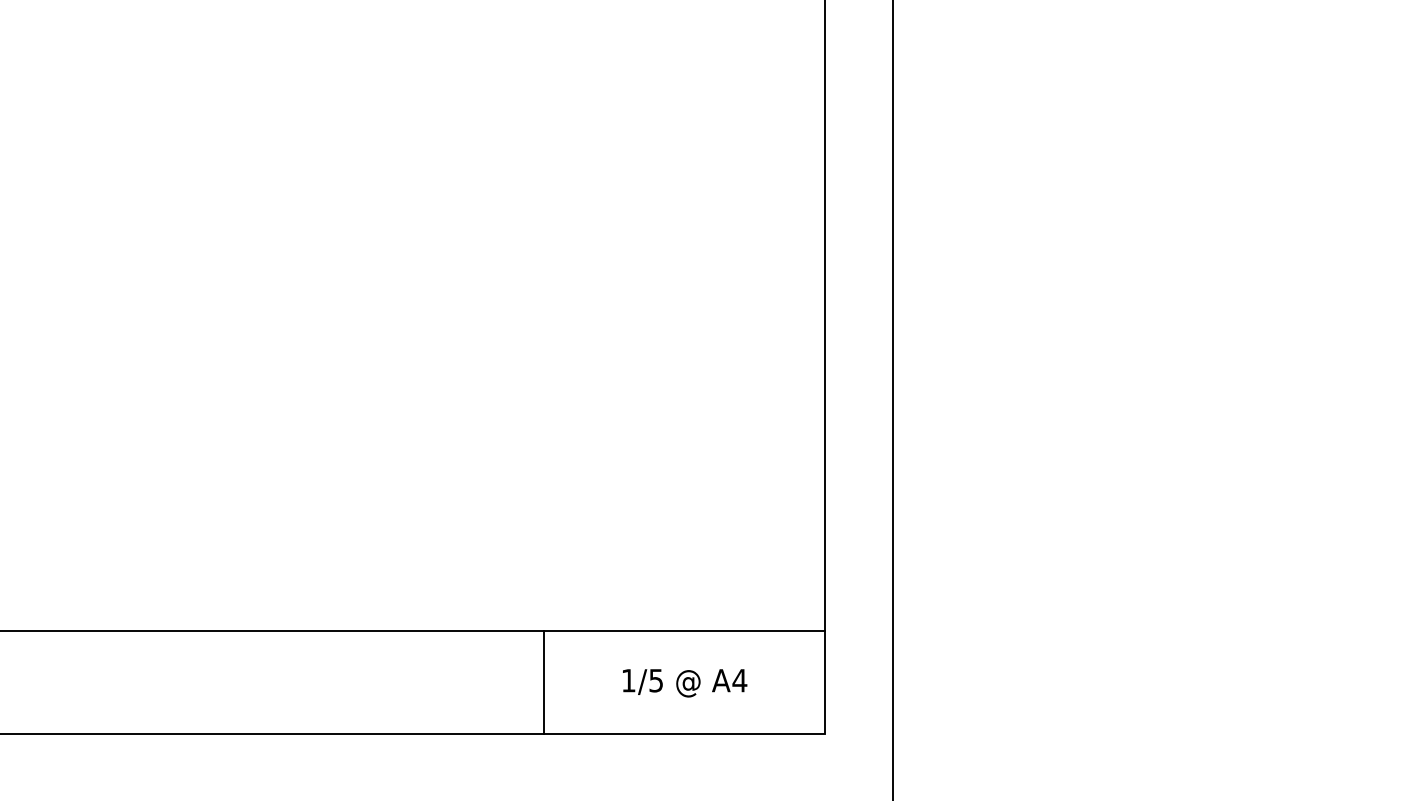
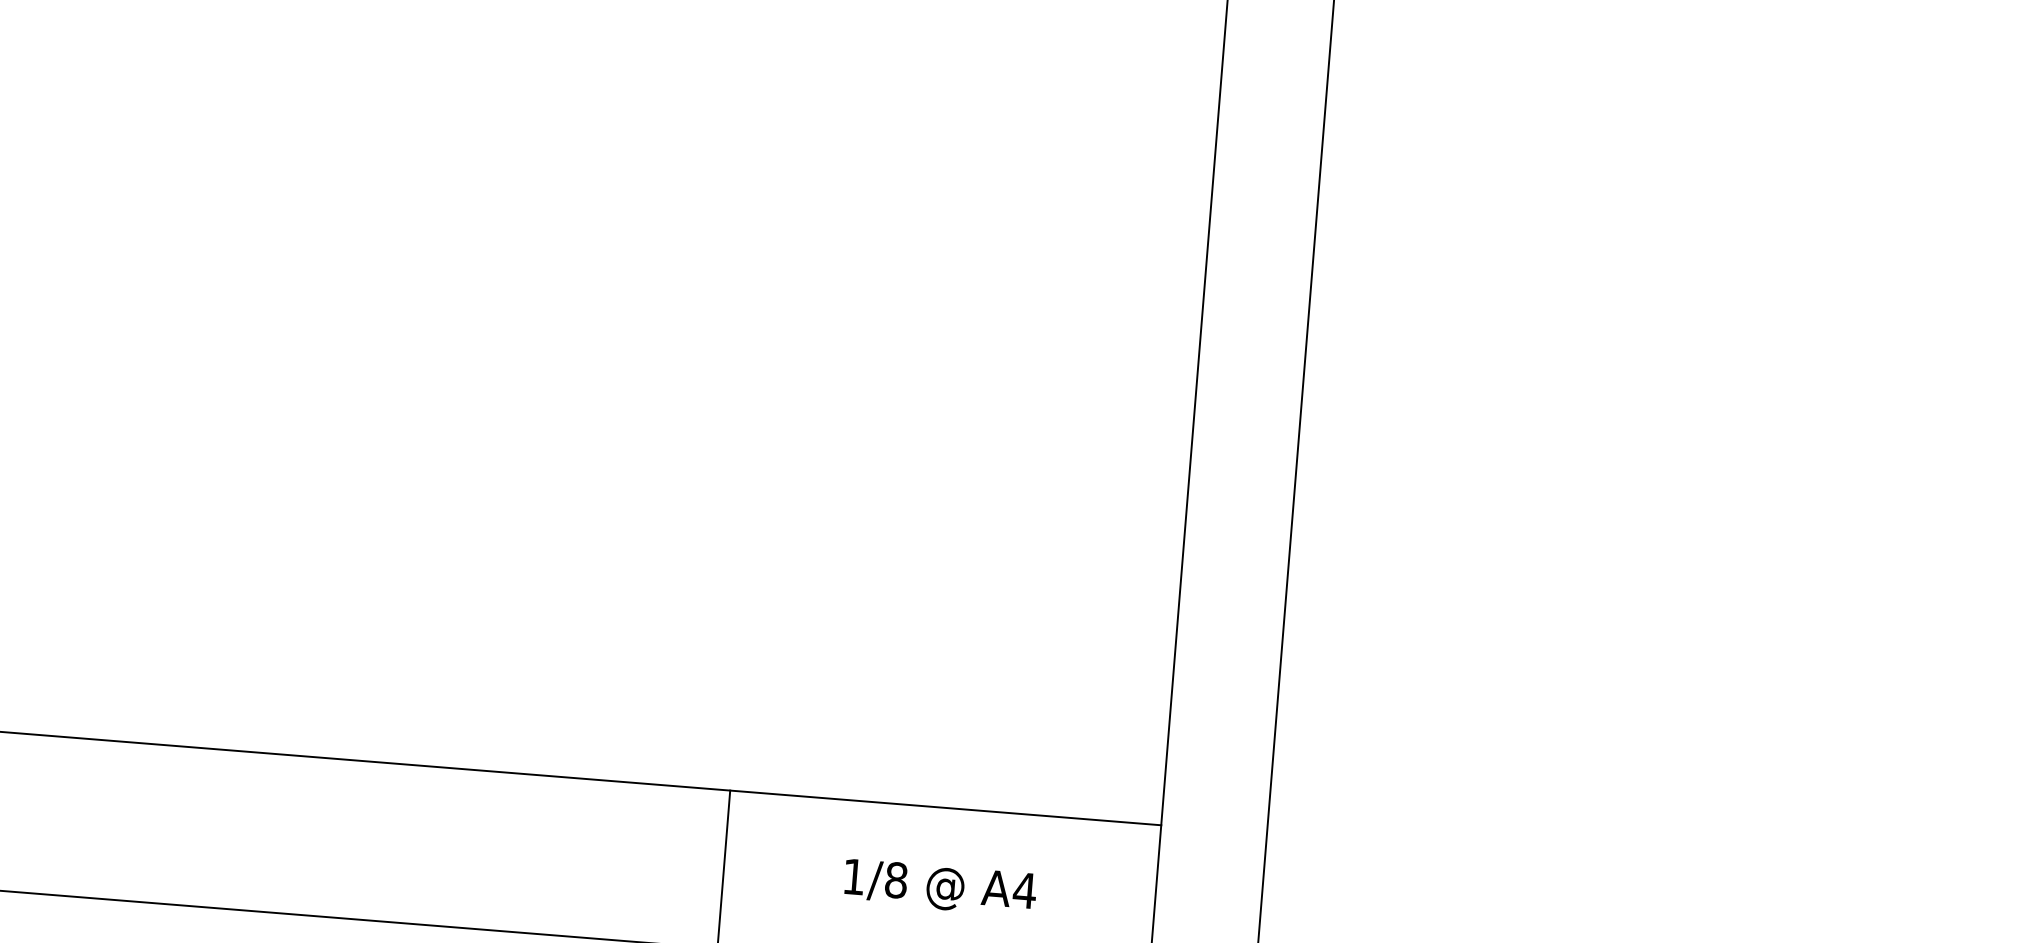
text: (656, 680) -> (896, 880), 1/5 -> 1/8

